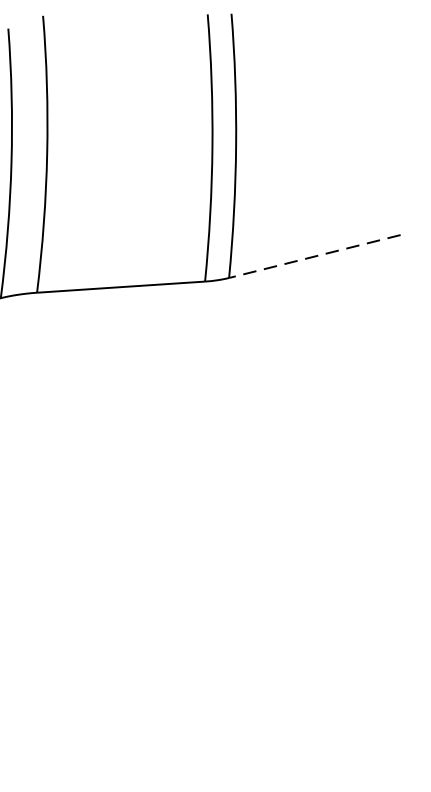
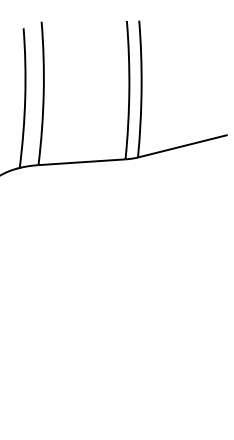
line: (315, 256) -> (182, 146), dashed -> solid

